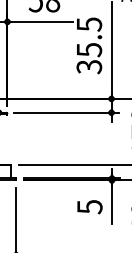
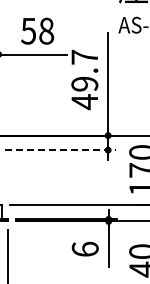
text: (89, 45) -> (84, 79), 35.5 -> 49.7
line: (67, 113) -> (61, 150), solid -> dashed
text: (89, 207) -> (84, 249), 5 -> 6

